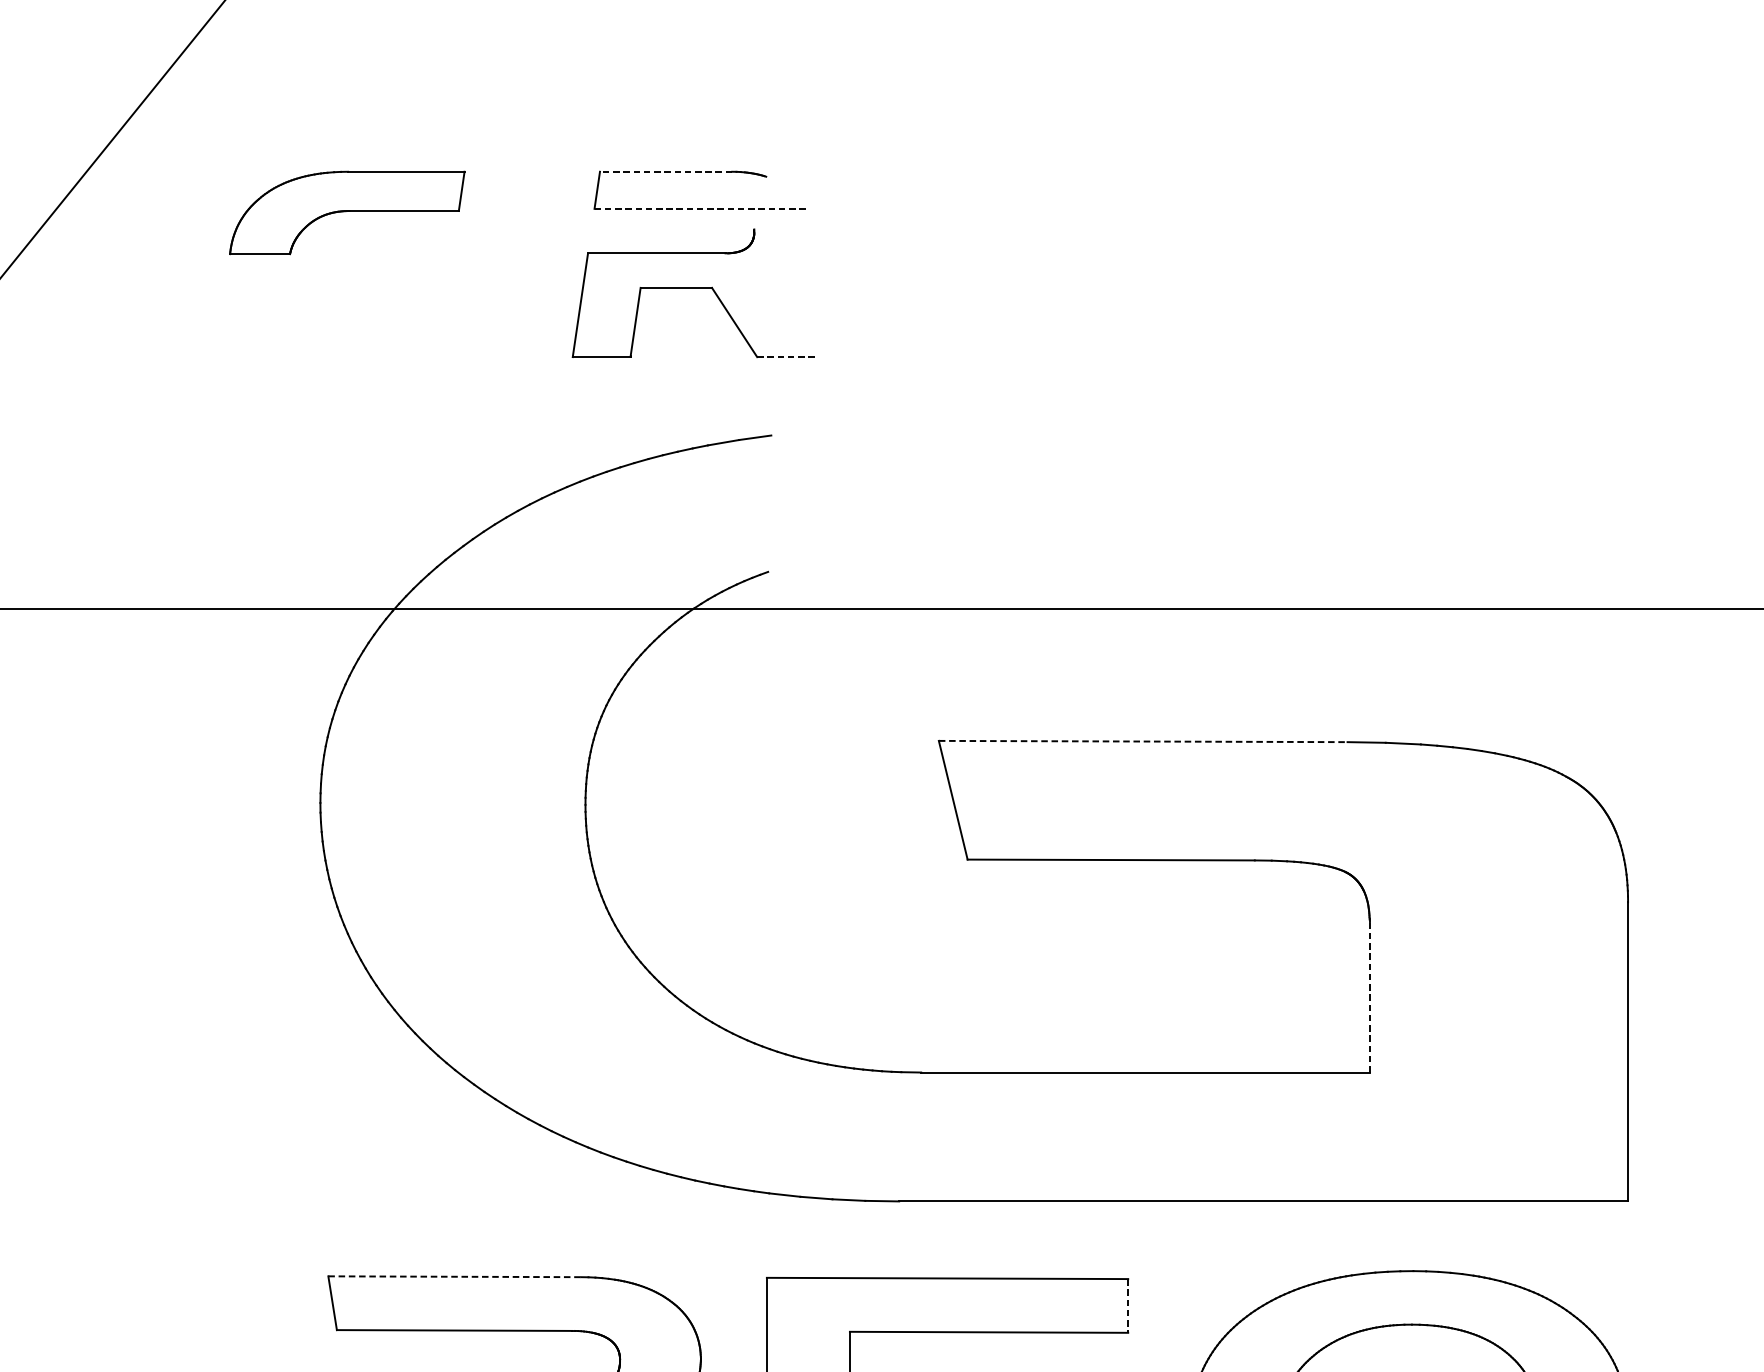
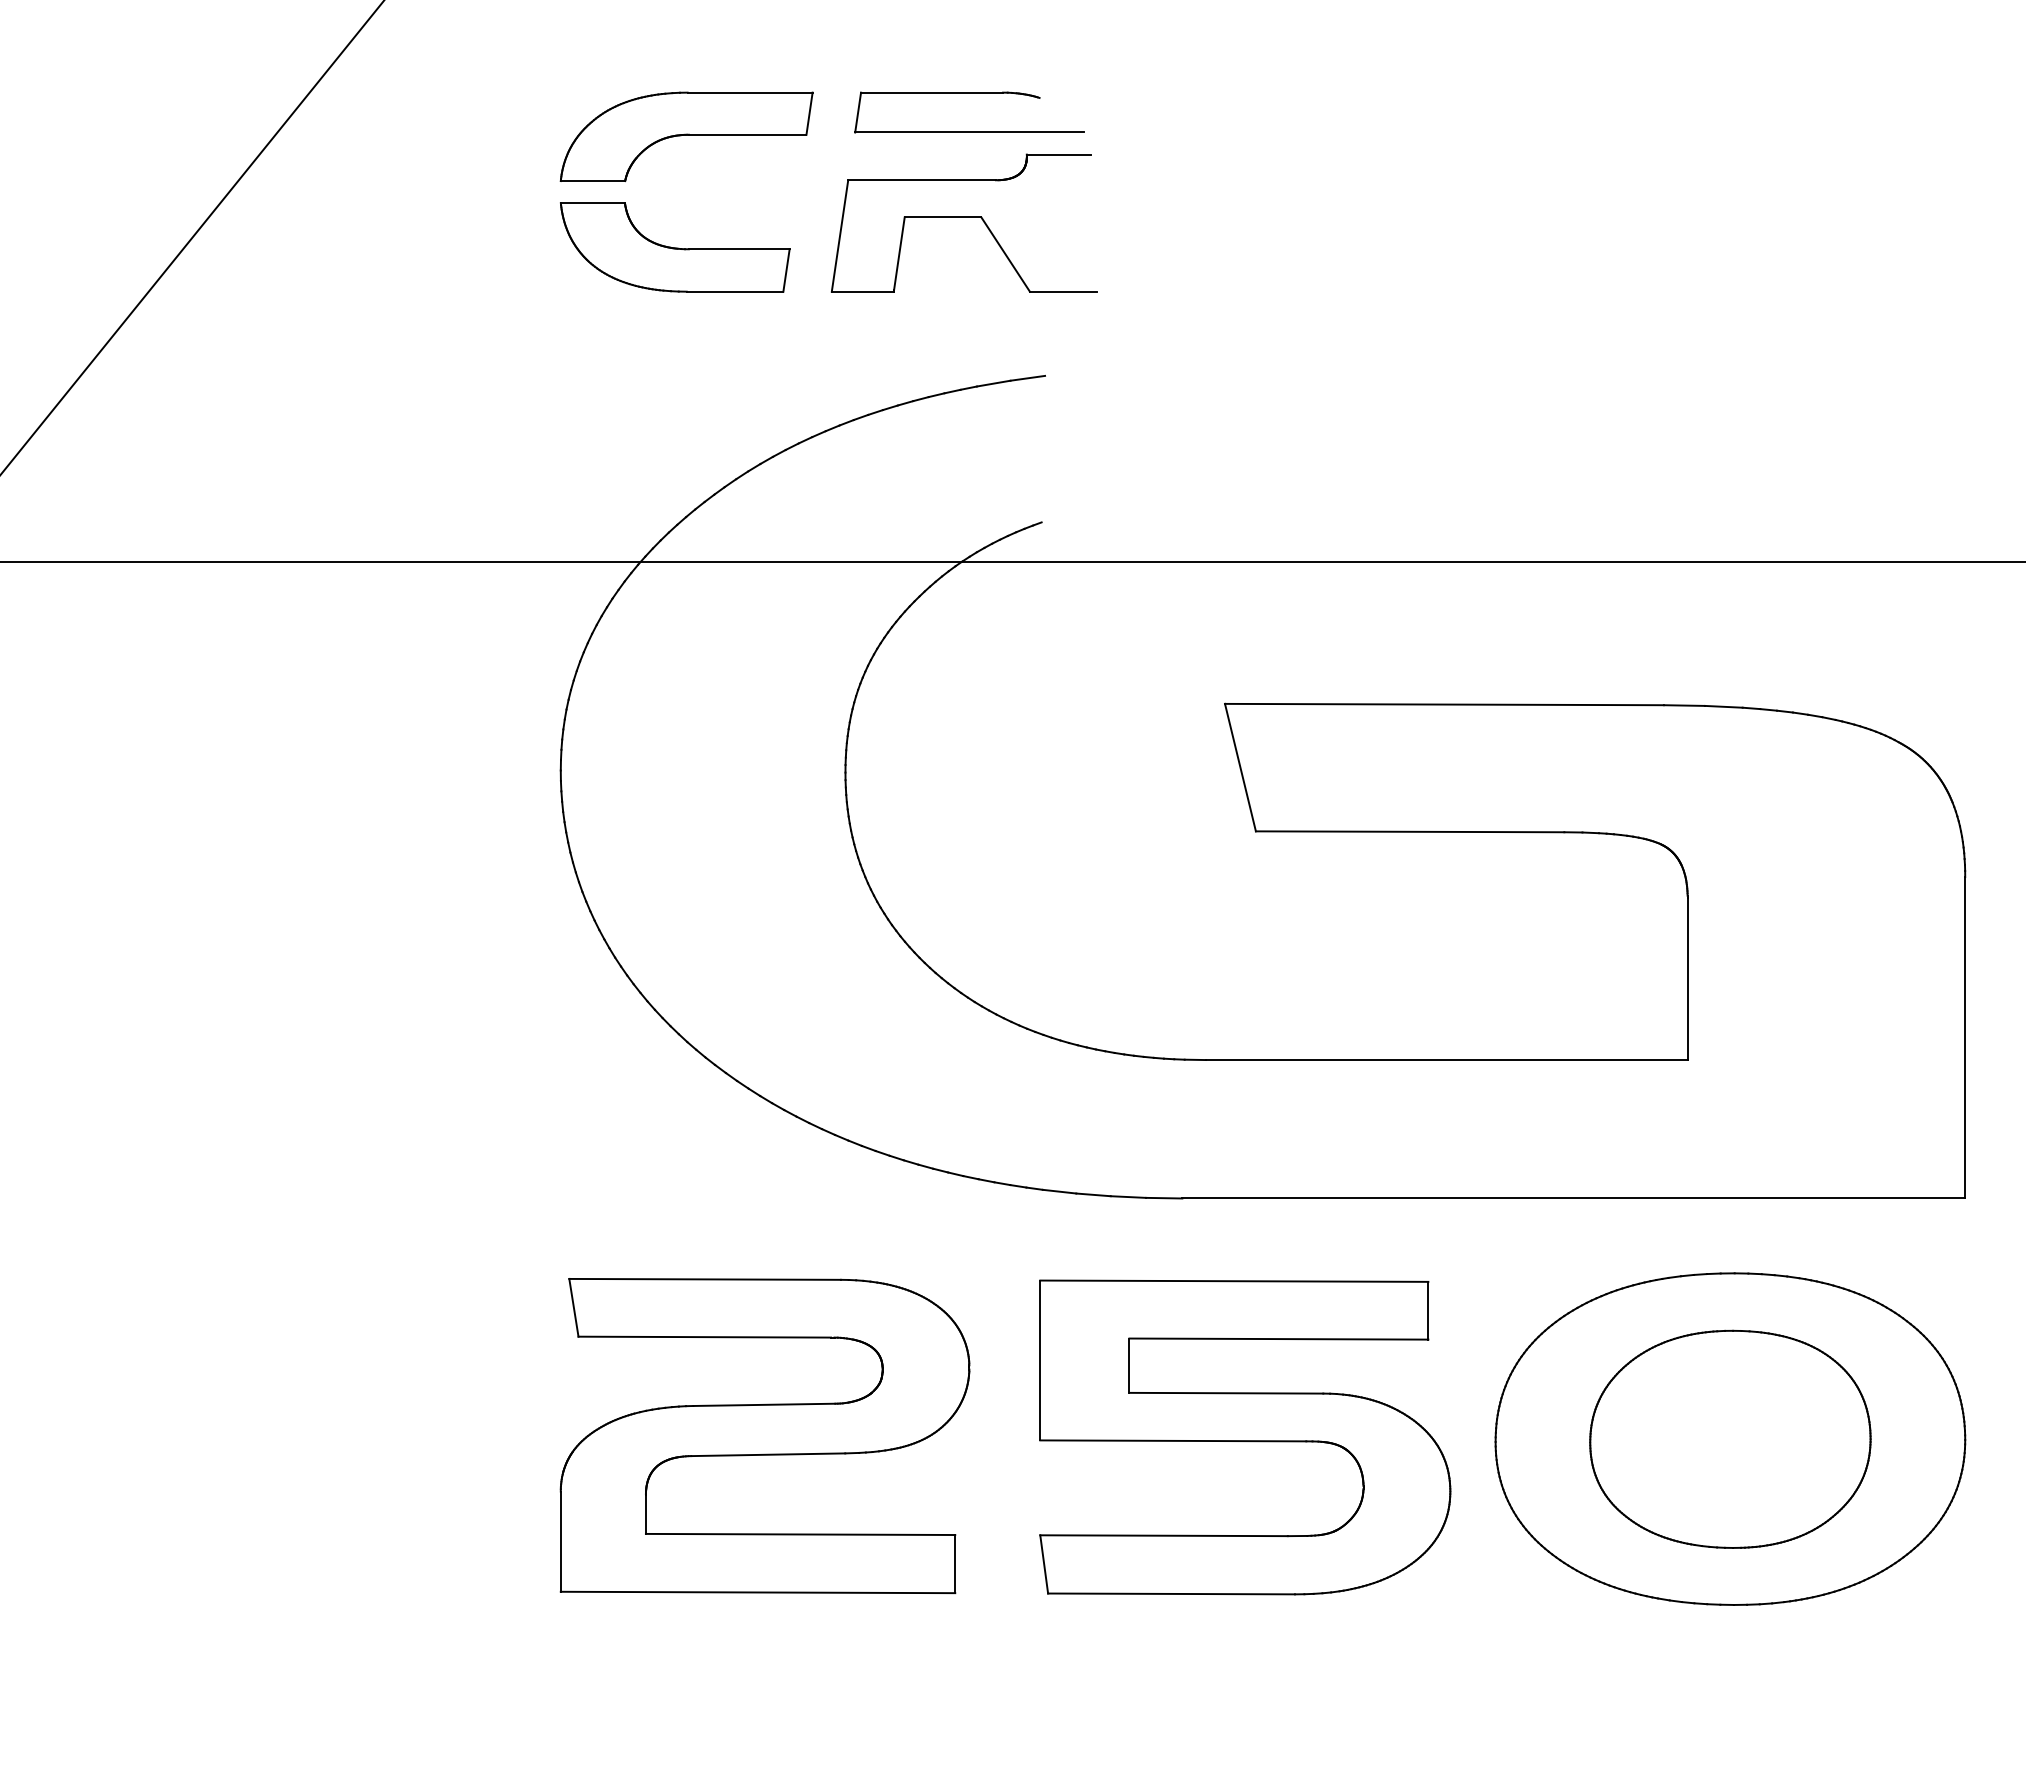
line: (665, 171) -> (931, 92), dashed -> solid
line: (700, 208) -> (969, 132), dashed -> solid
part: (347, 212) -> (686, 136), moved
line: (783, 229) -> (1058, 154), added
part: (427, 315) -> (675, 247), added
line: (788, 356) -> (1063, 291), dashed -> solid
line: (1143, 741) -> (1444, 704), dashed -> solid
line: (1369, 997) -> (1687, 979), dashed -> solid
line: (455, 1276) -> (705, 1279), dashed -> solid
line: (1128, 1305) -> (1428, 1310), dashed -> solid

